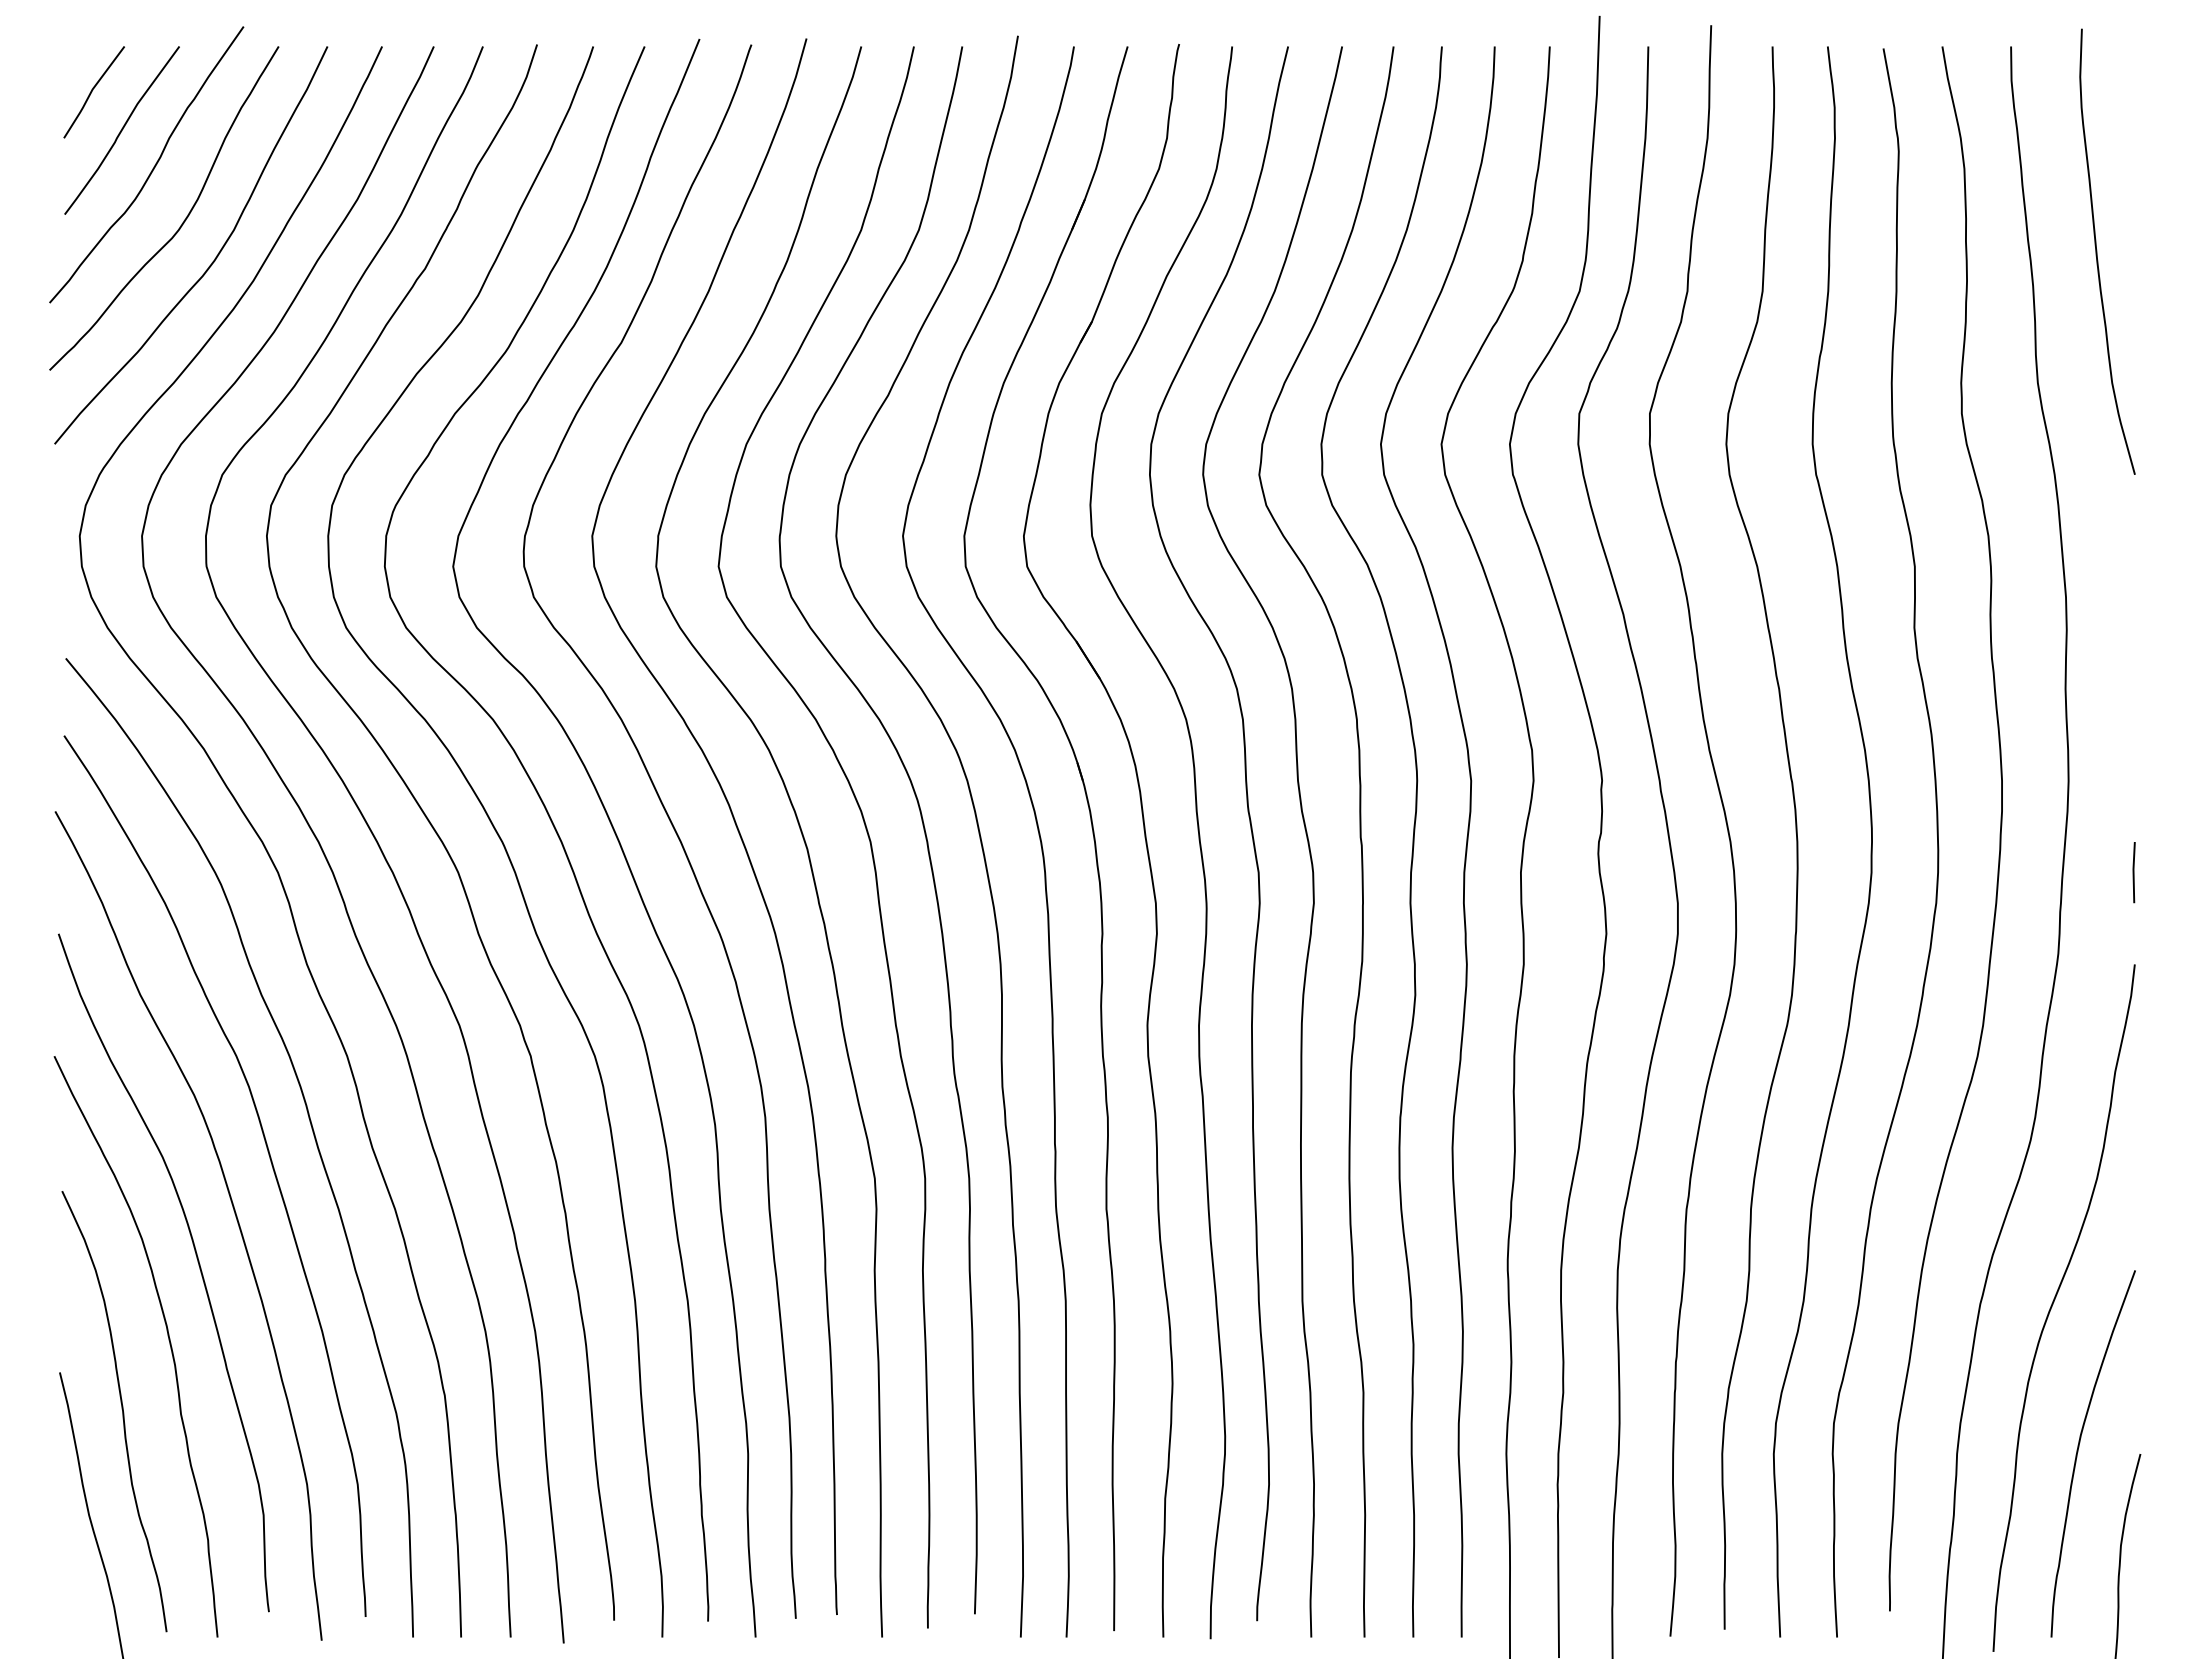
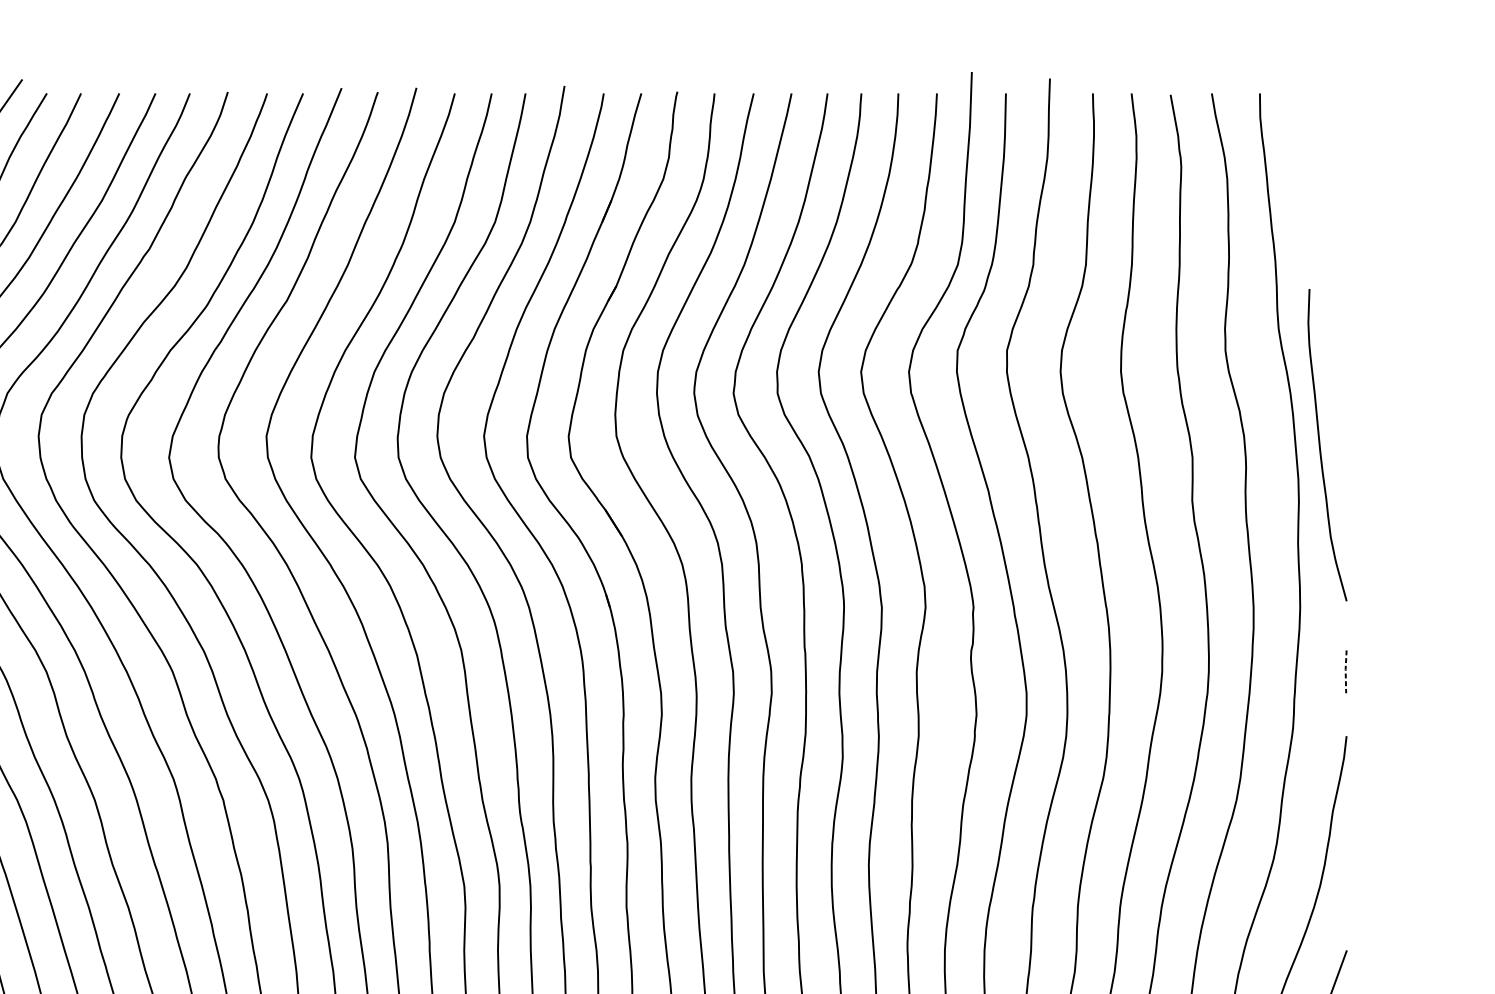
curve: (2097, 251) -> (1320, 444), moved
line: (2133, 872) -> (1345, 671), solid -> dashed

